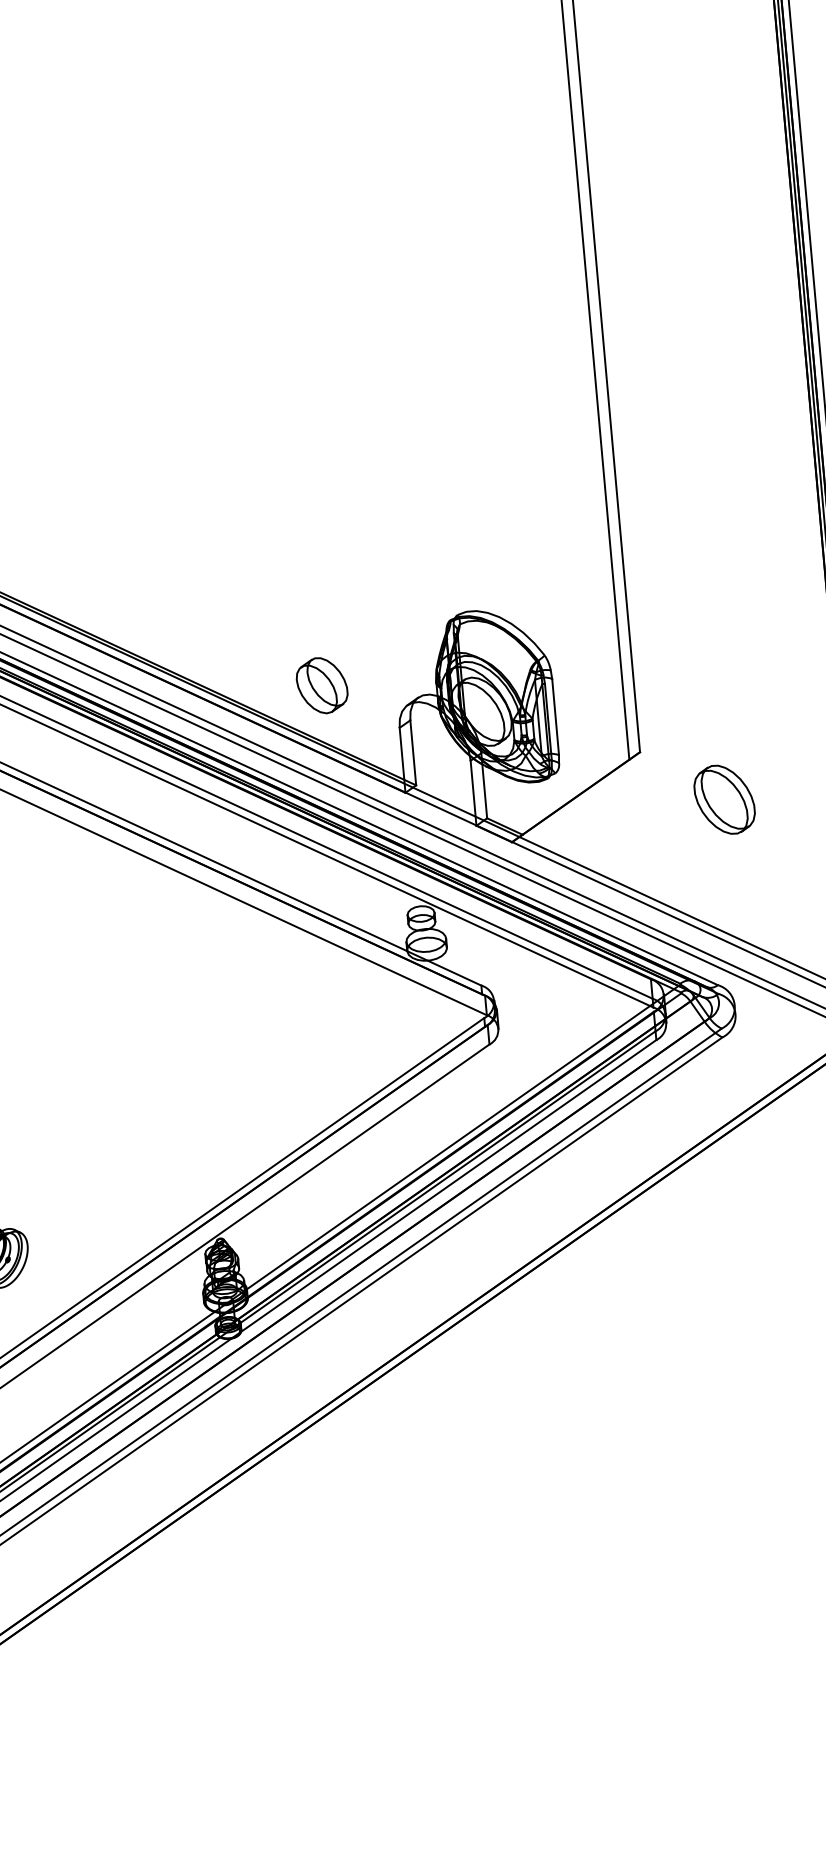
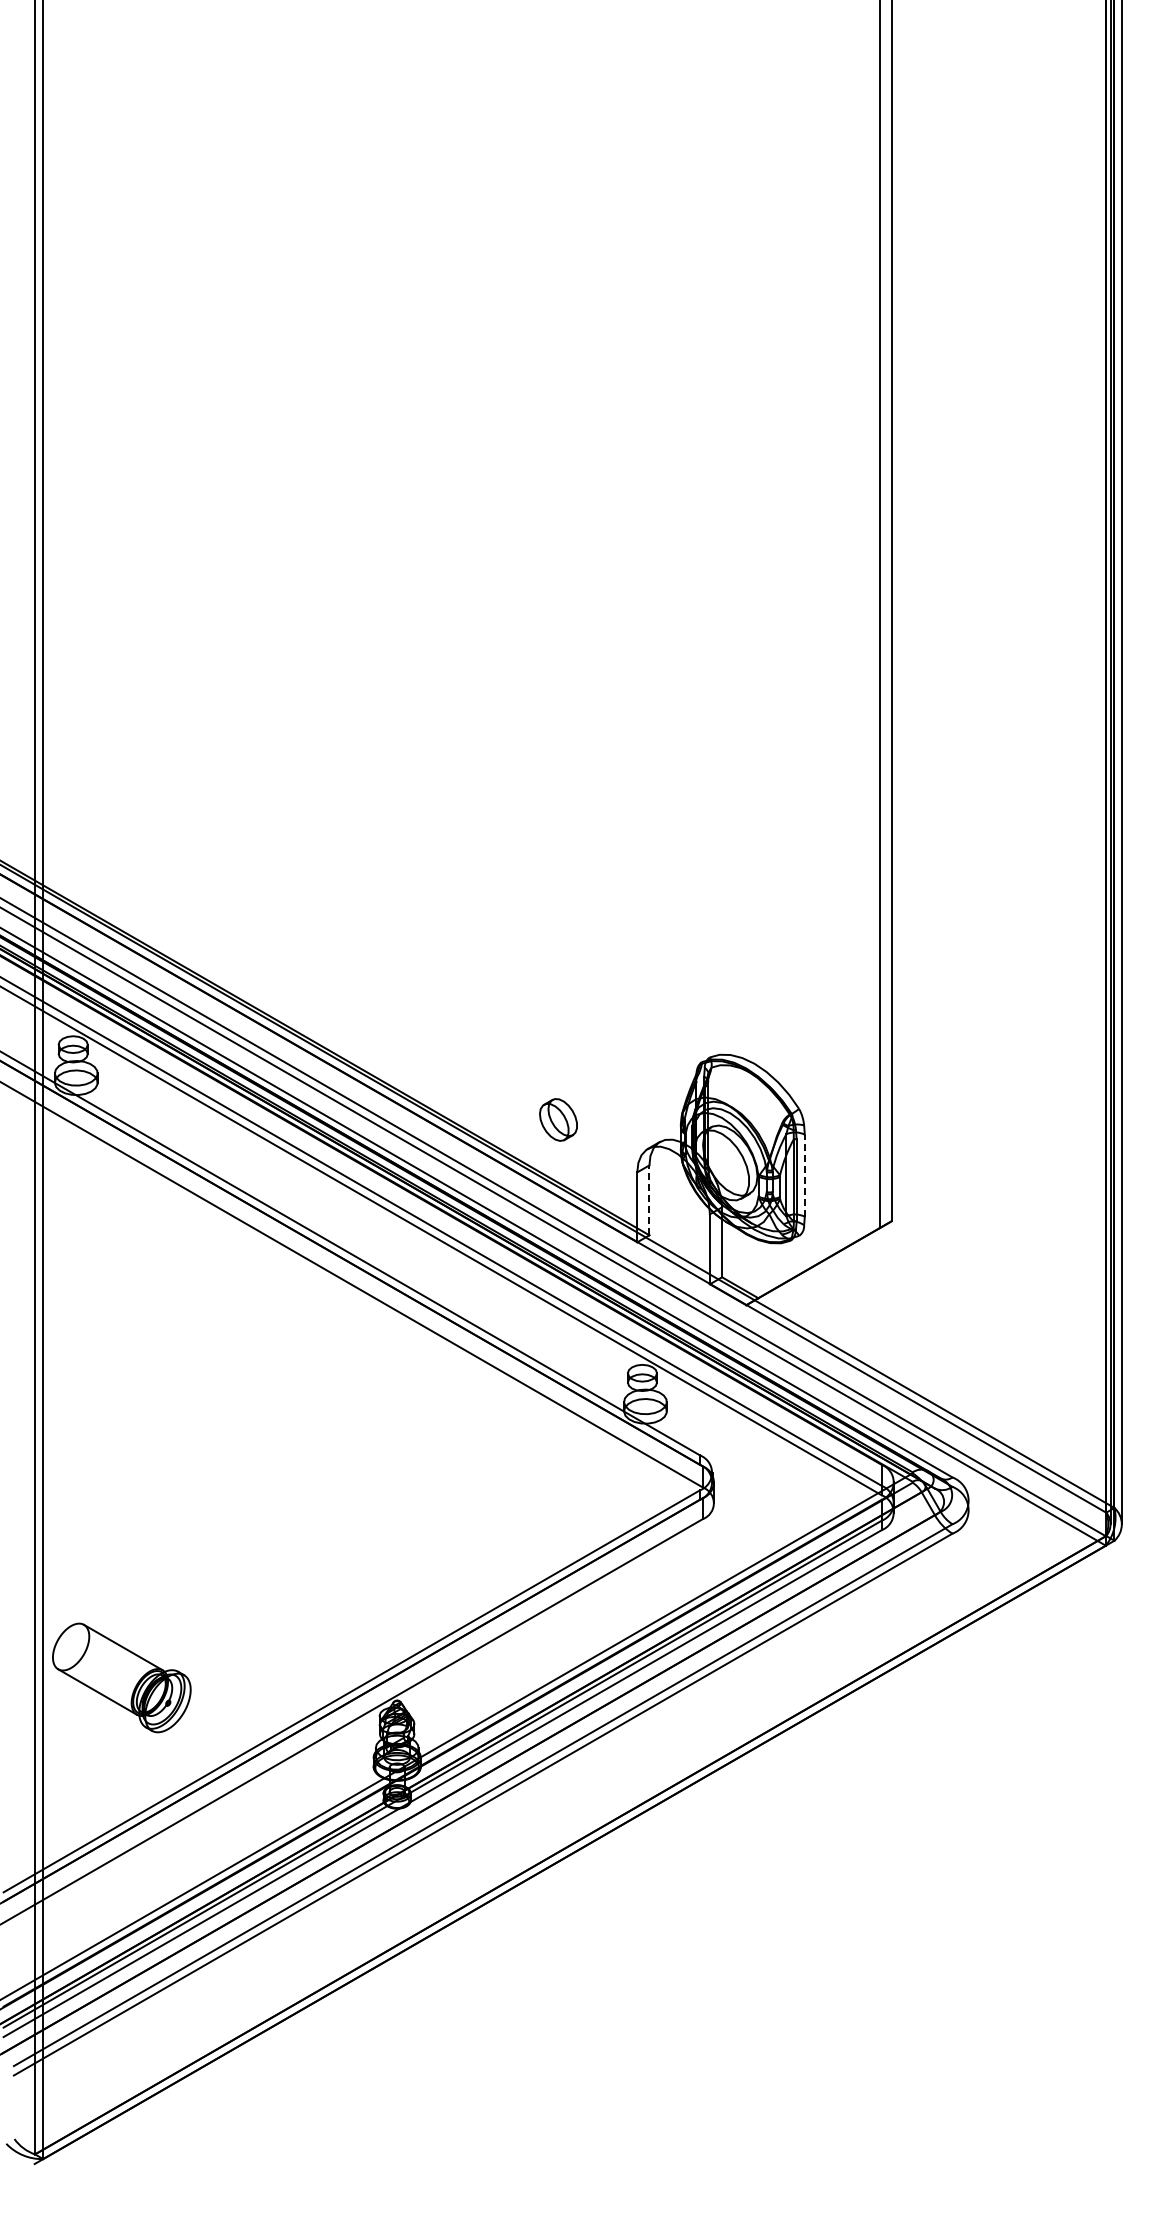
part: (322, 685) -> (558, 1119), size x0.7
line: (555, 716) -> (804, 1175), solid -> dashed
line: (413, 752) -> (649, 1200), solid -> dashed
part: (724, 800) -> (977, 1280), removed

